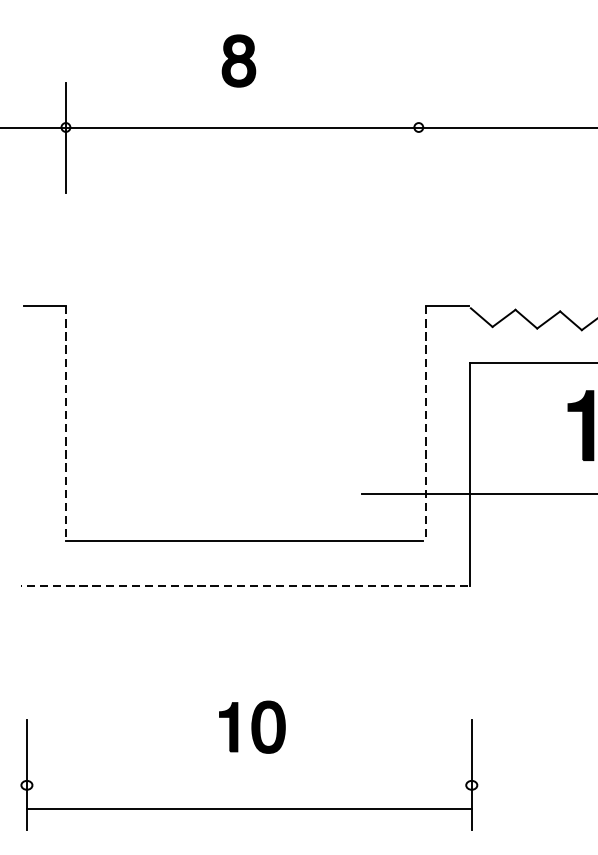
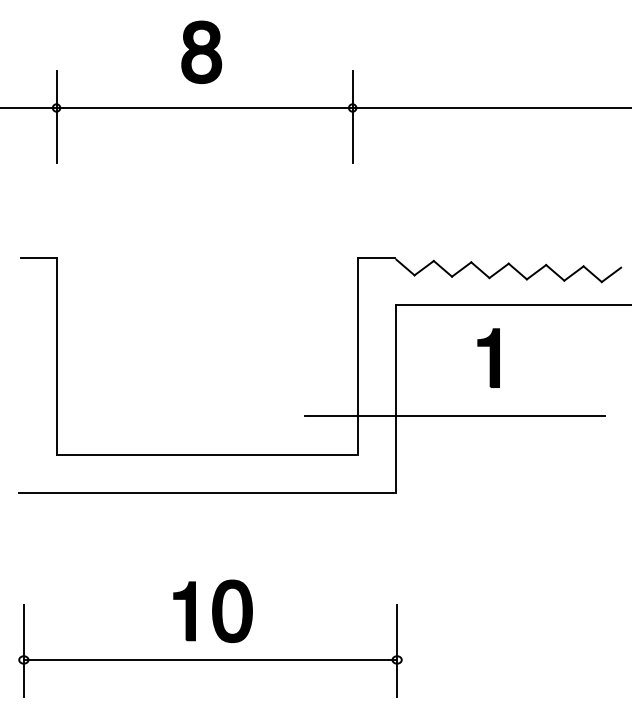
part: (238, 60) -> (201, 51), size x1.43
line: (418, 137) -> (352, 116), added
line: (65, 423) -> (56, 356), dashed -> solid
line: (425, 423) -> (358, 356), dashed -> solid
line: (243, 585) -> (205, 492), dashed -> solid
part: (251, 726) -> (212, 610), size x1.43
line: (249, 808) -> (210, 659), moved

